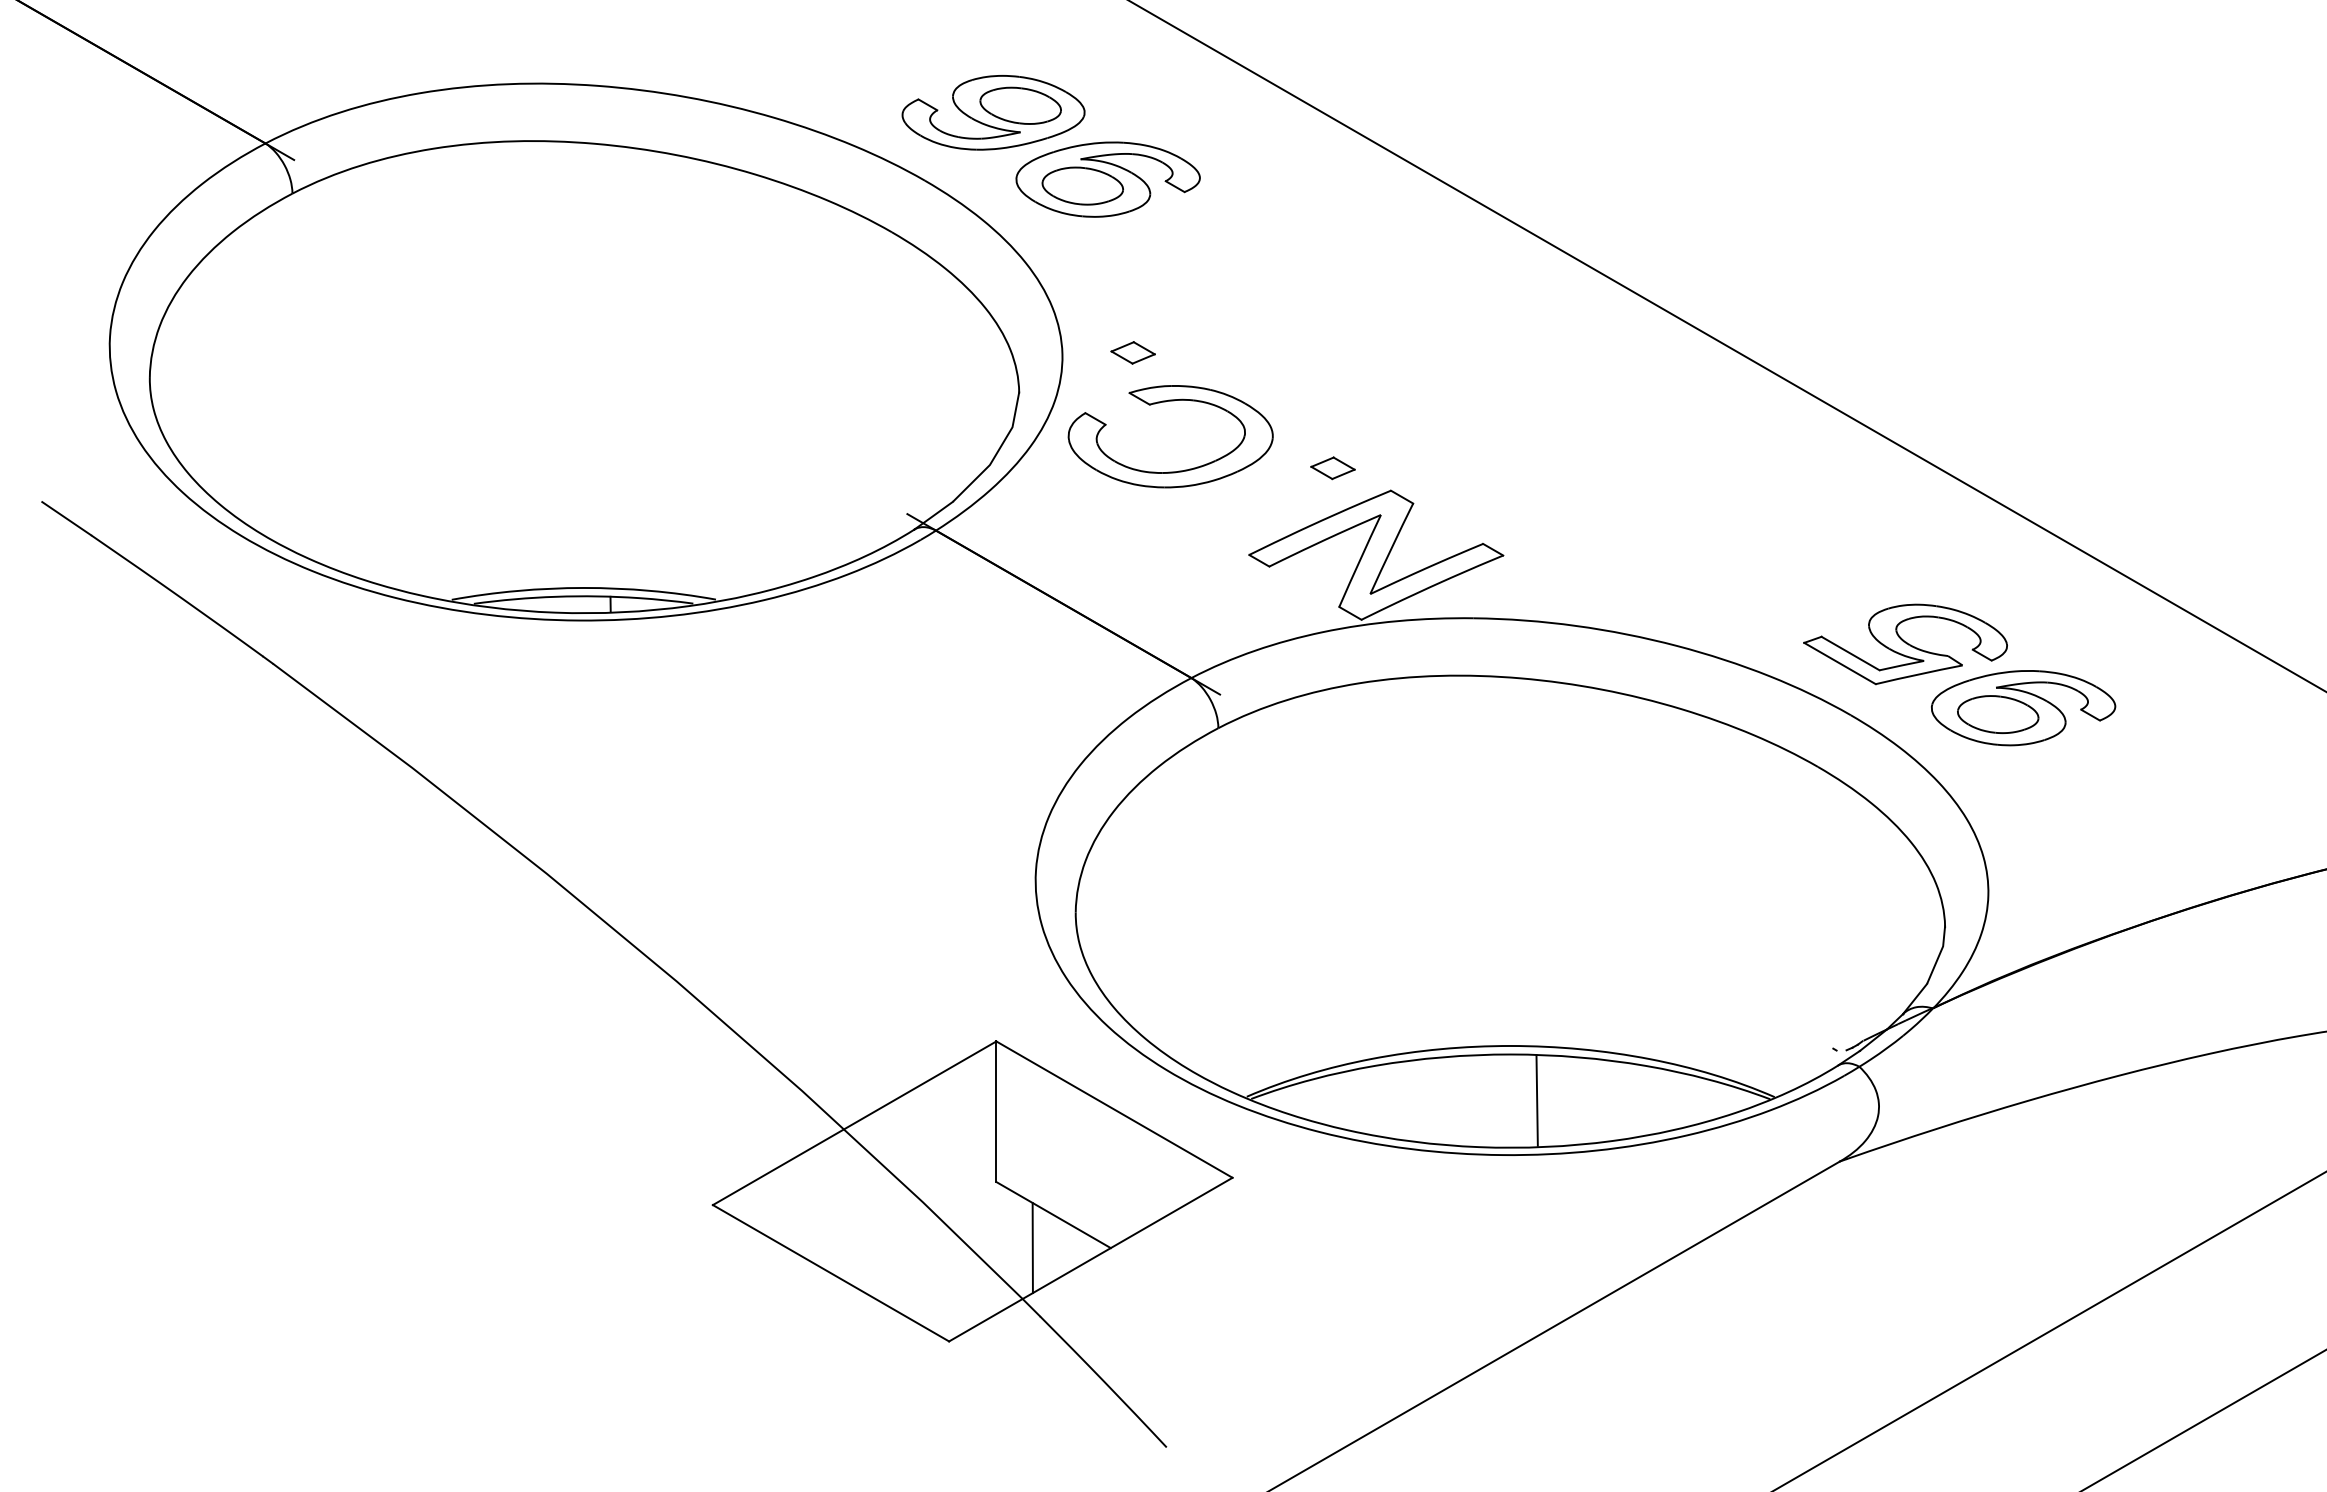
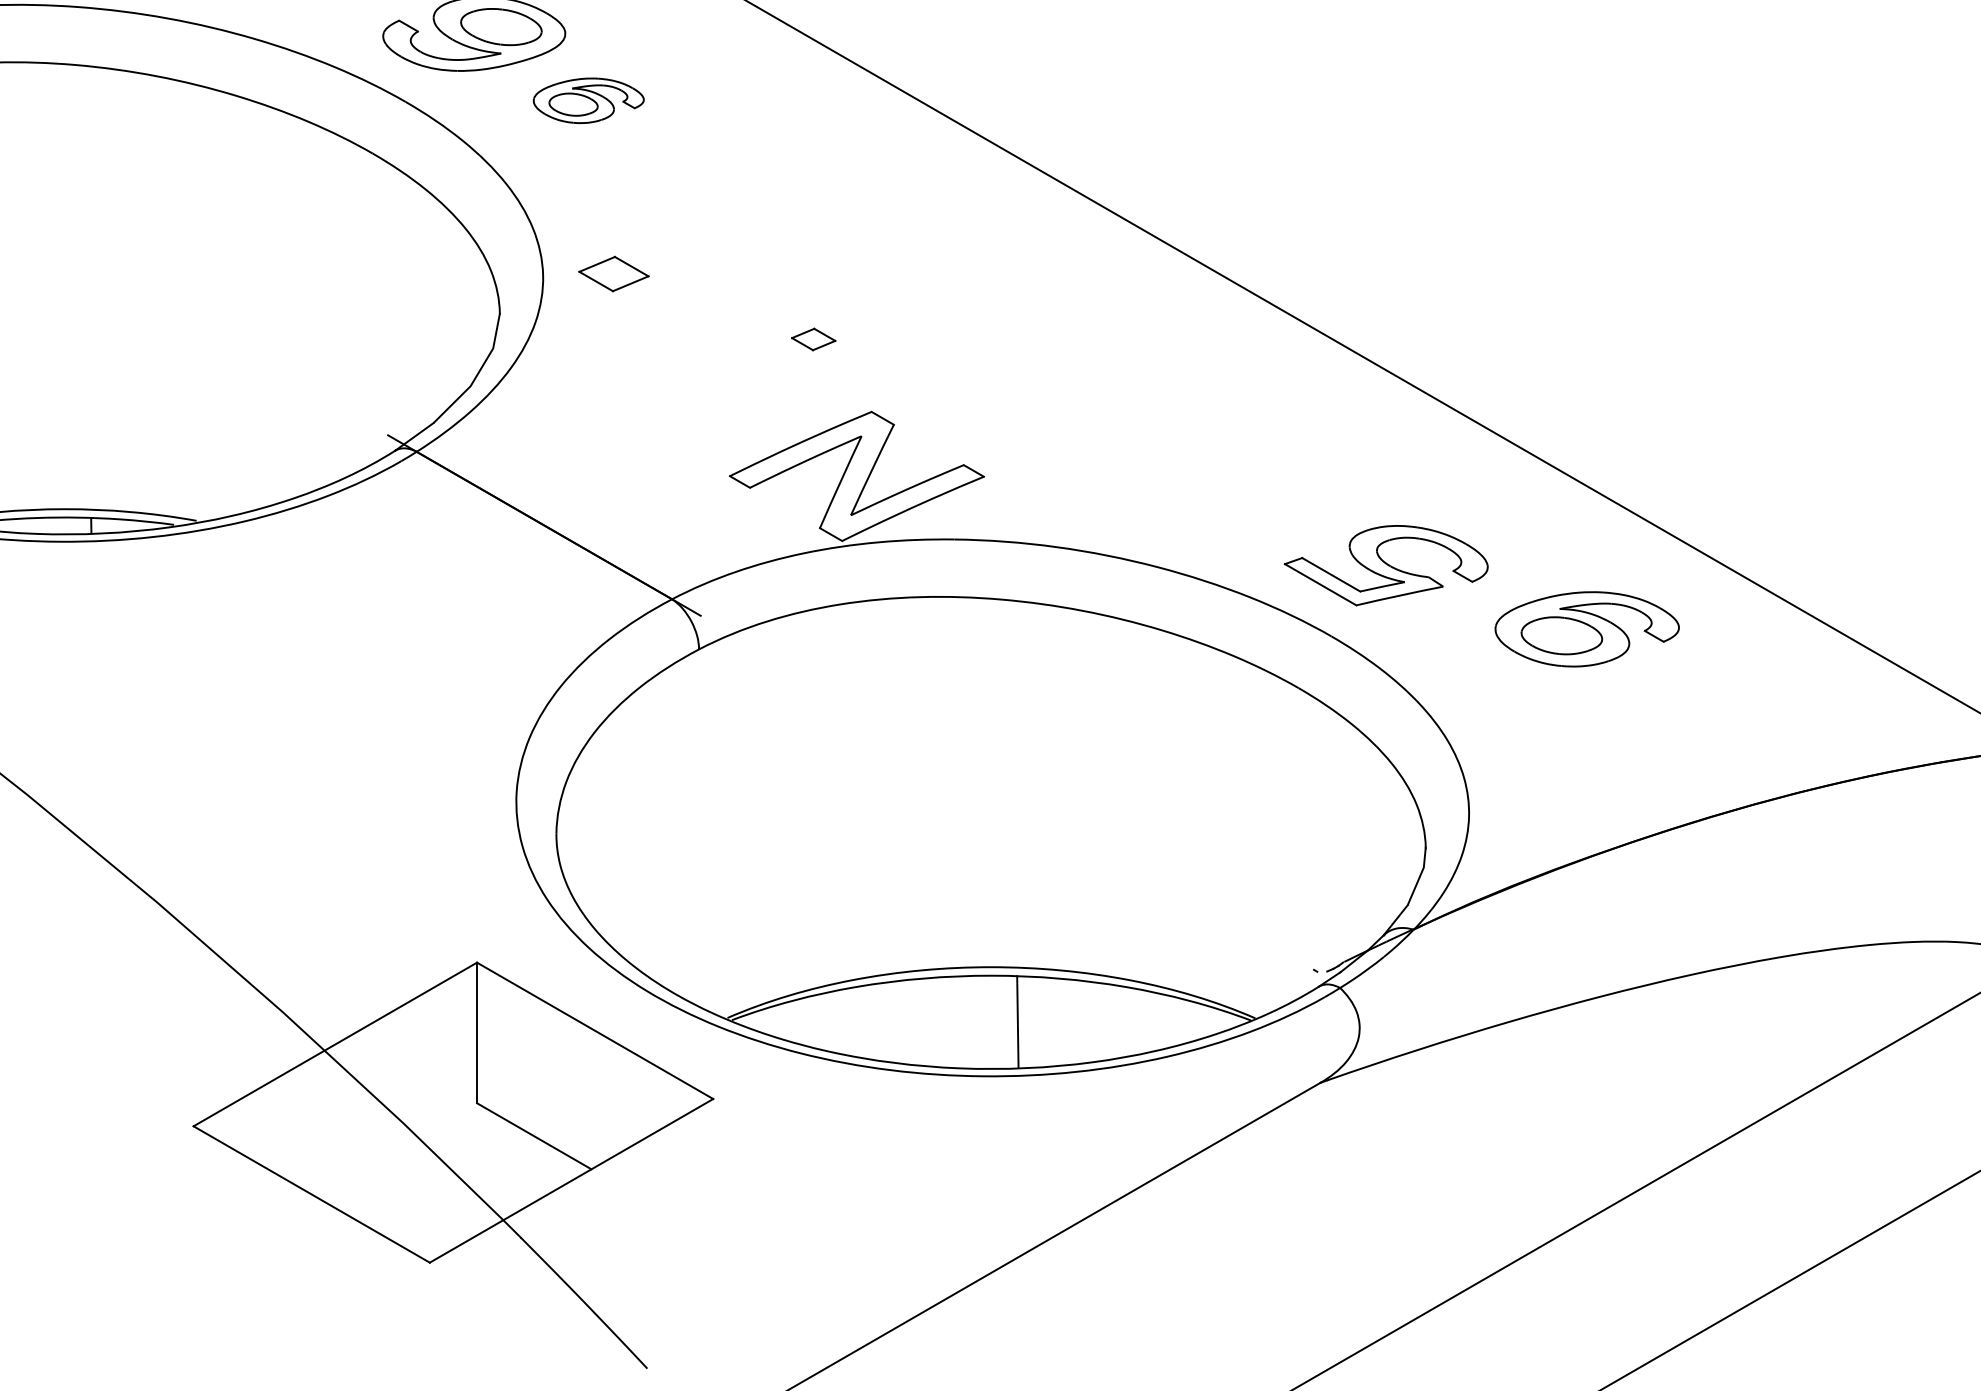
part: (1107, 179) -> (588, 100), size x0.6
part: (1132, 352) -> (613, 273), size x1.6
part: (1165, 402) -> (646, 323), removed
part: (1332, 468) -> (813, 339), moved
part: (2023, 708) -> (1587, 629), moved
line: (1032, 1247) -> (513, 1168), removed

